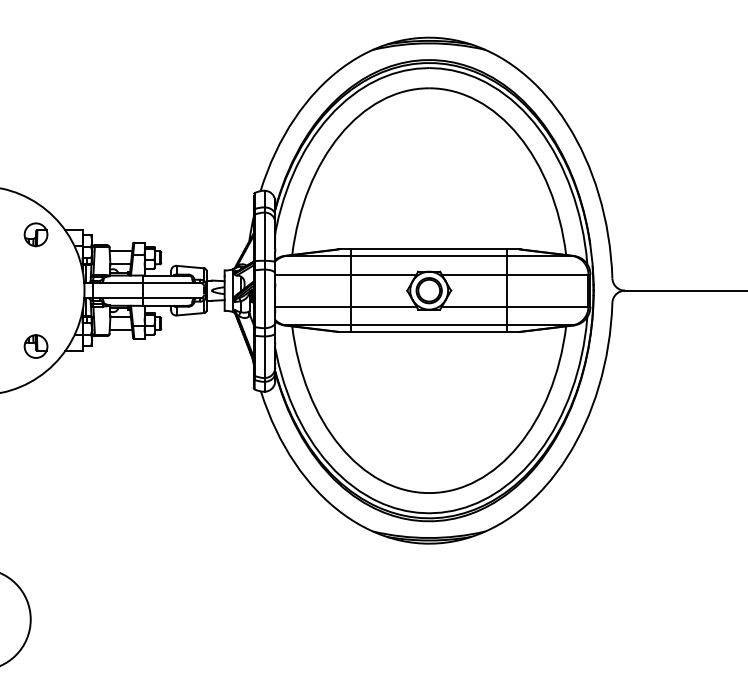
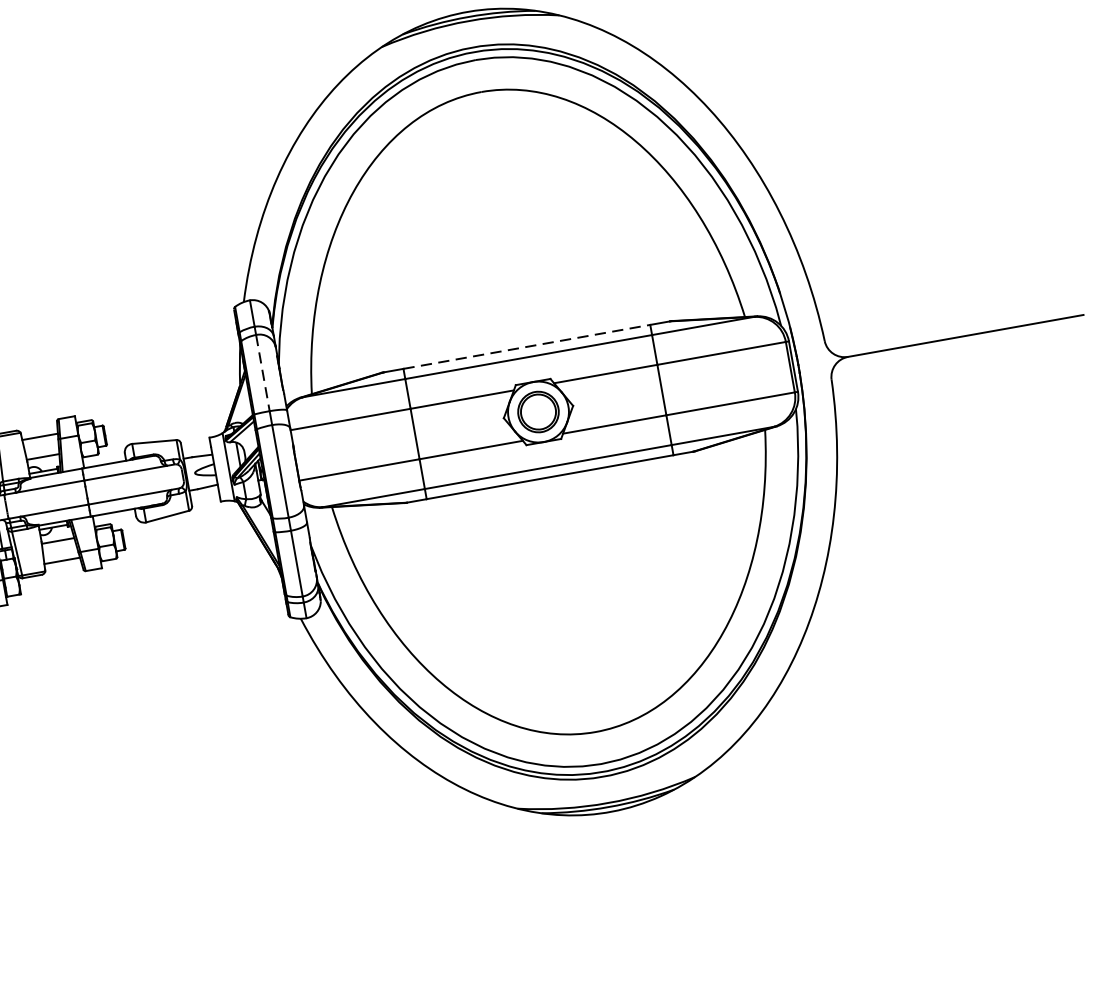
line: (264, 237) -> (263, 374), solid -> dashed
line: (429, 249) -> (527, 346), solid -> dashed

